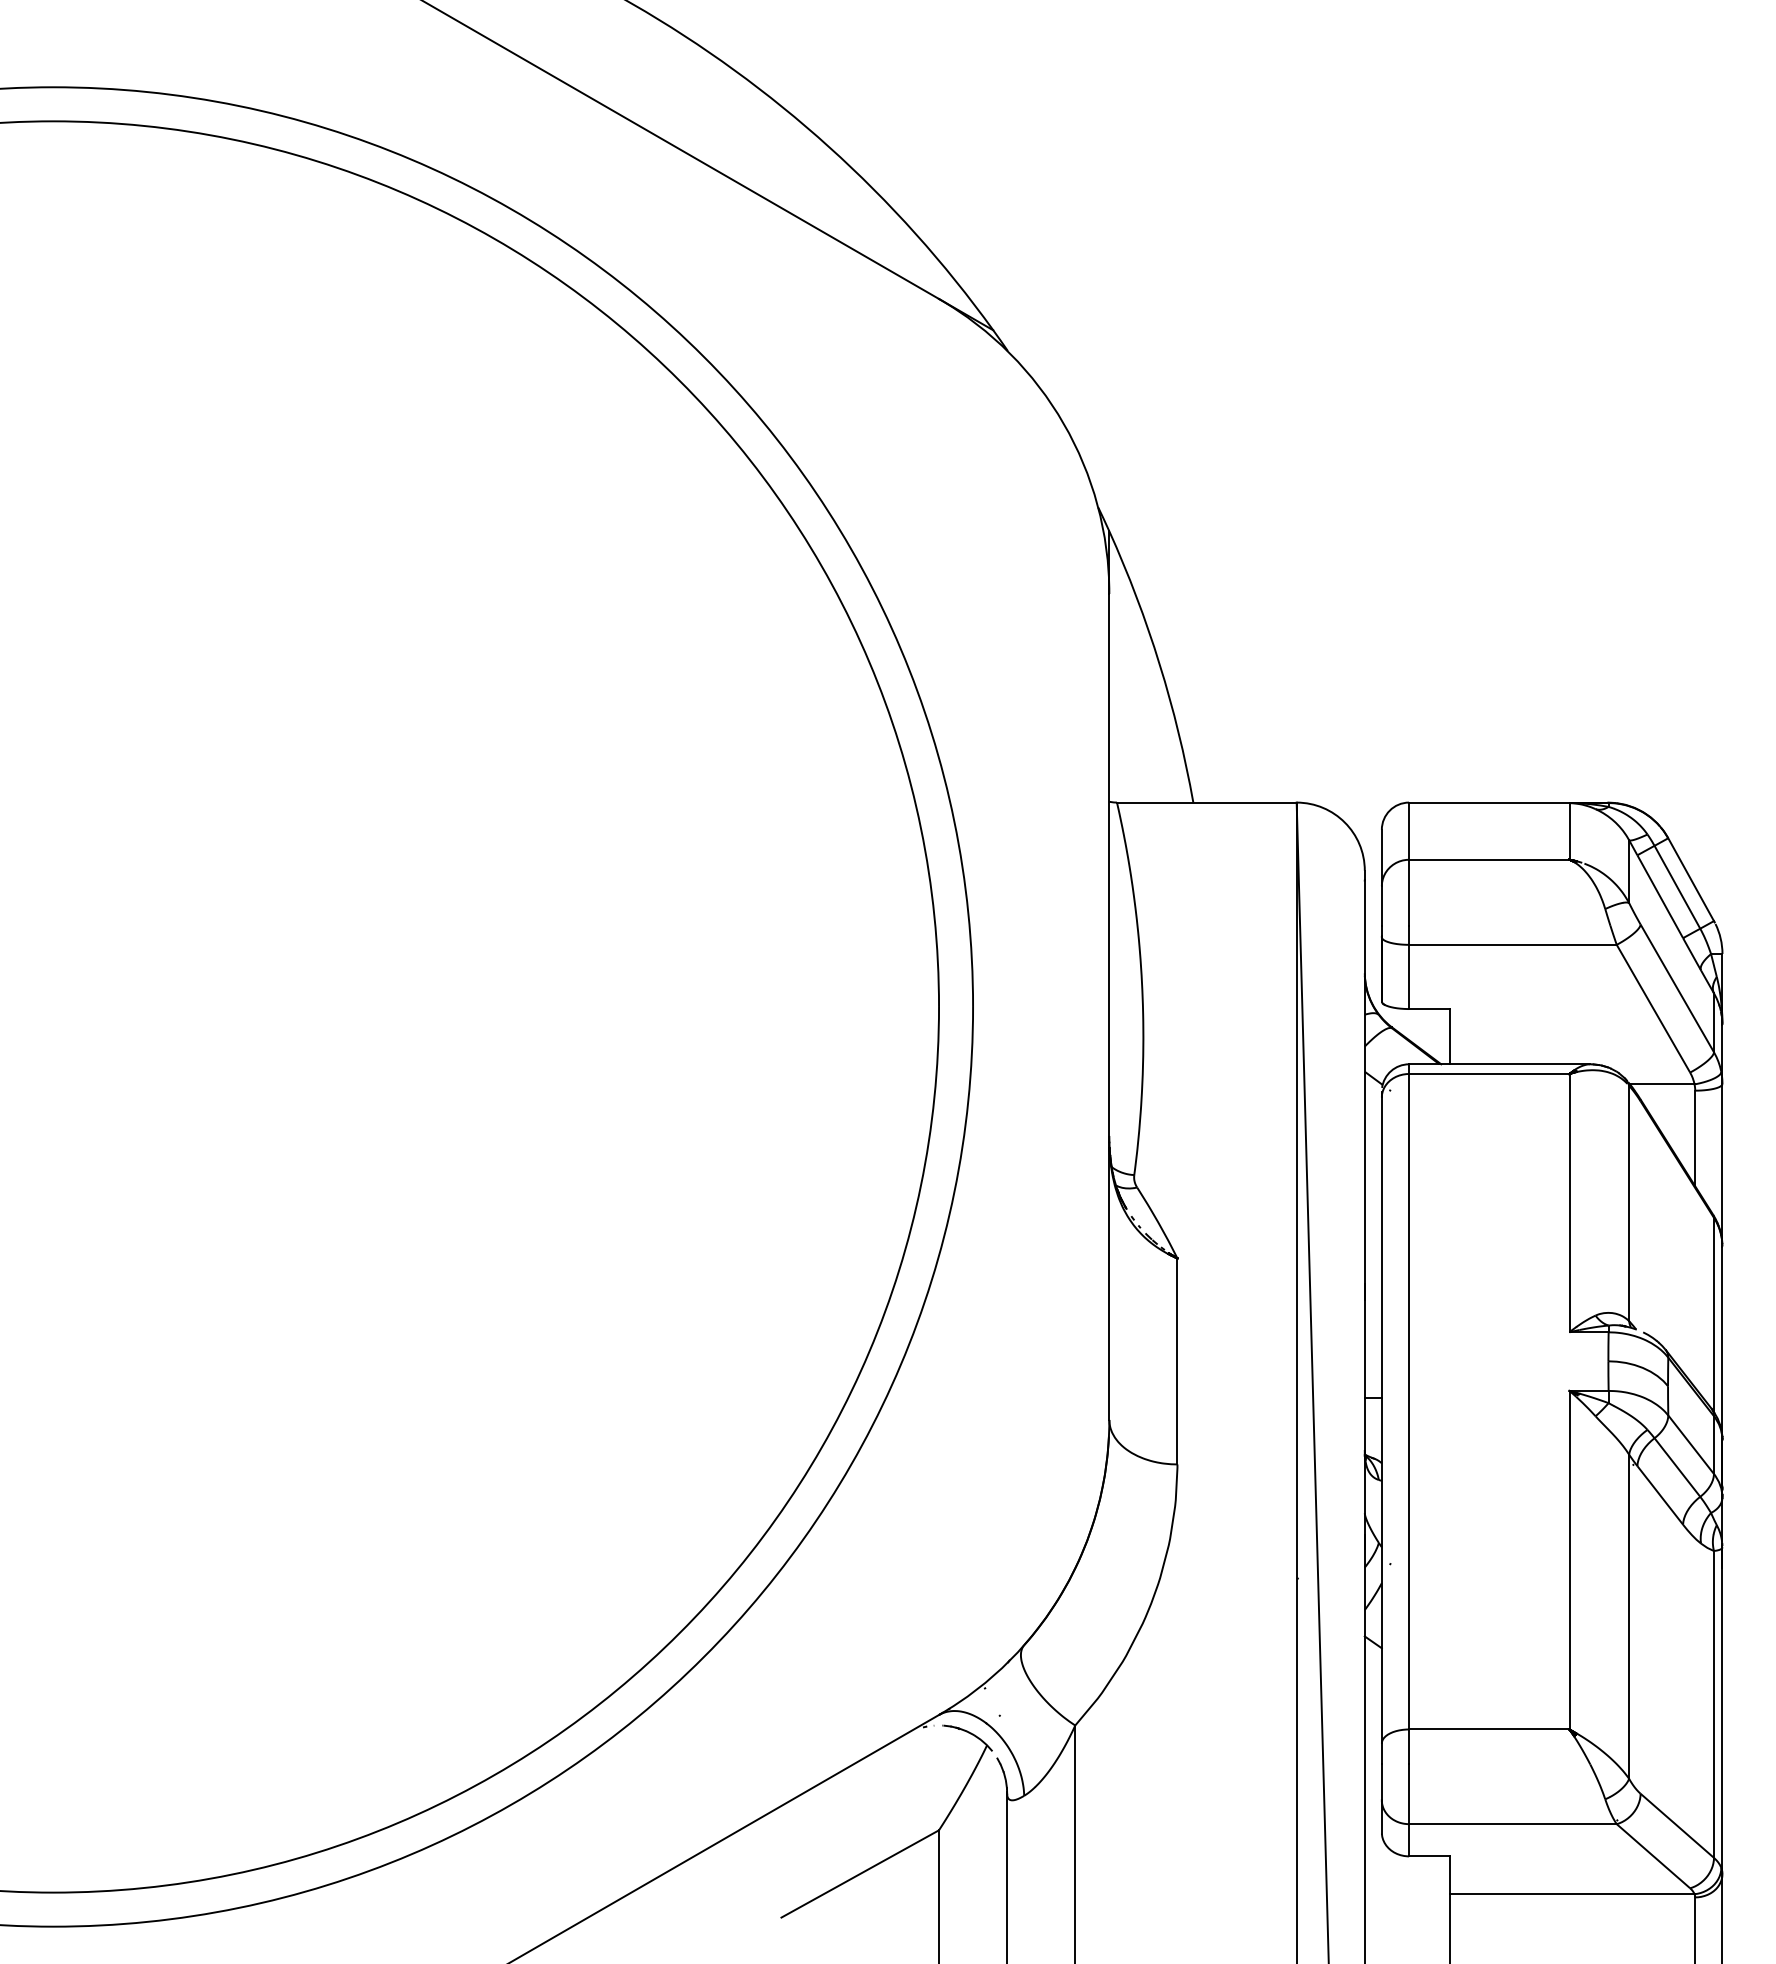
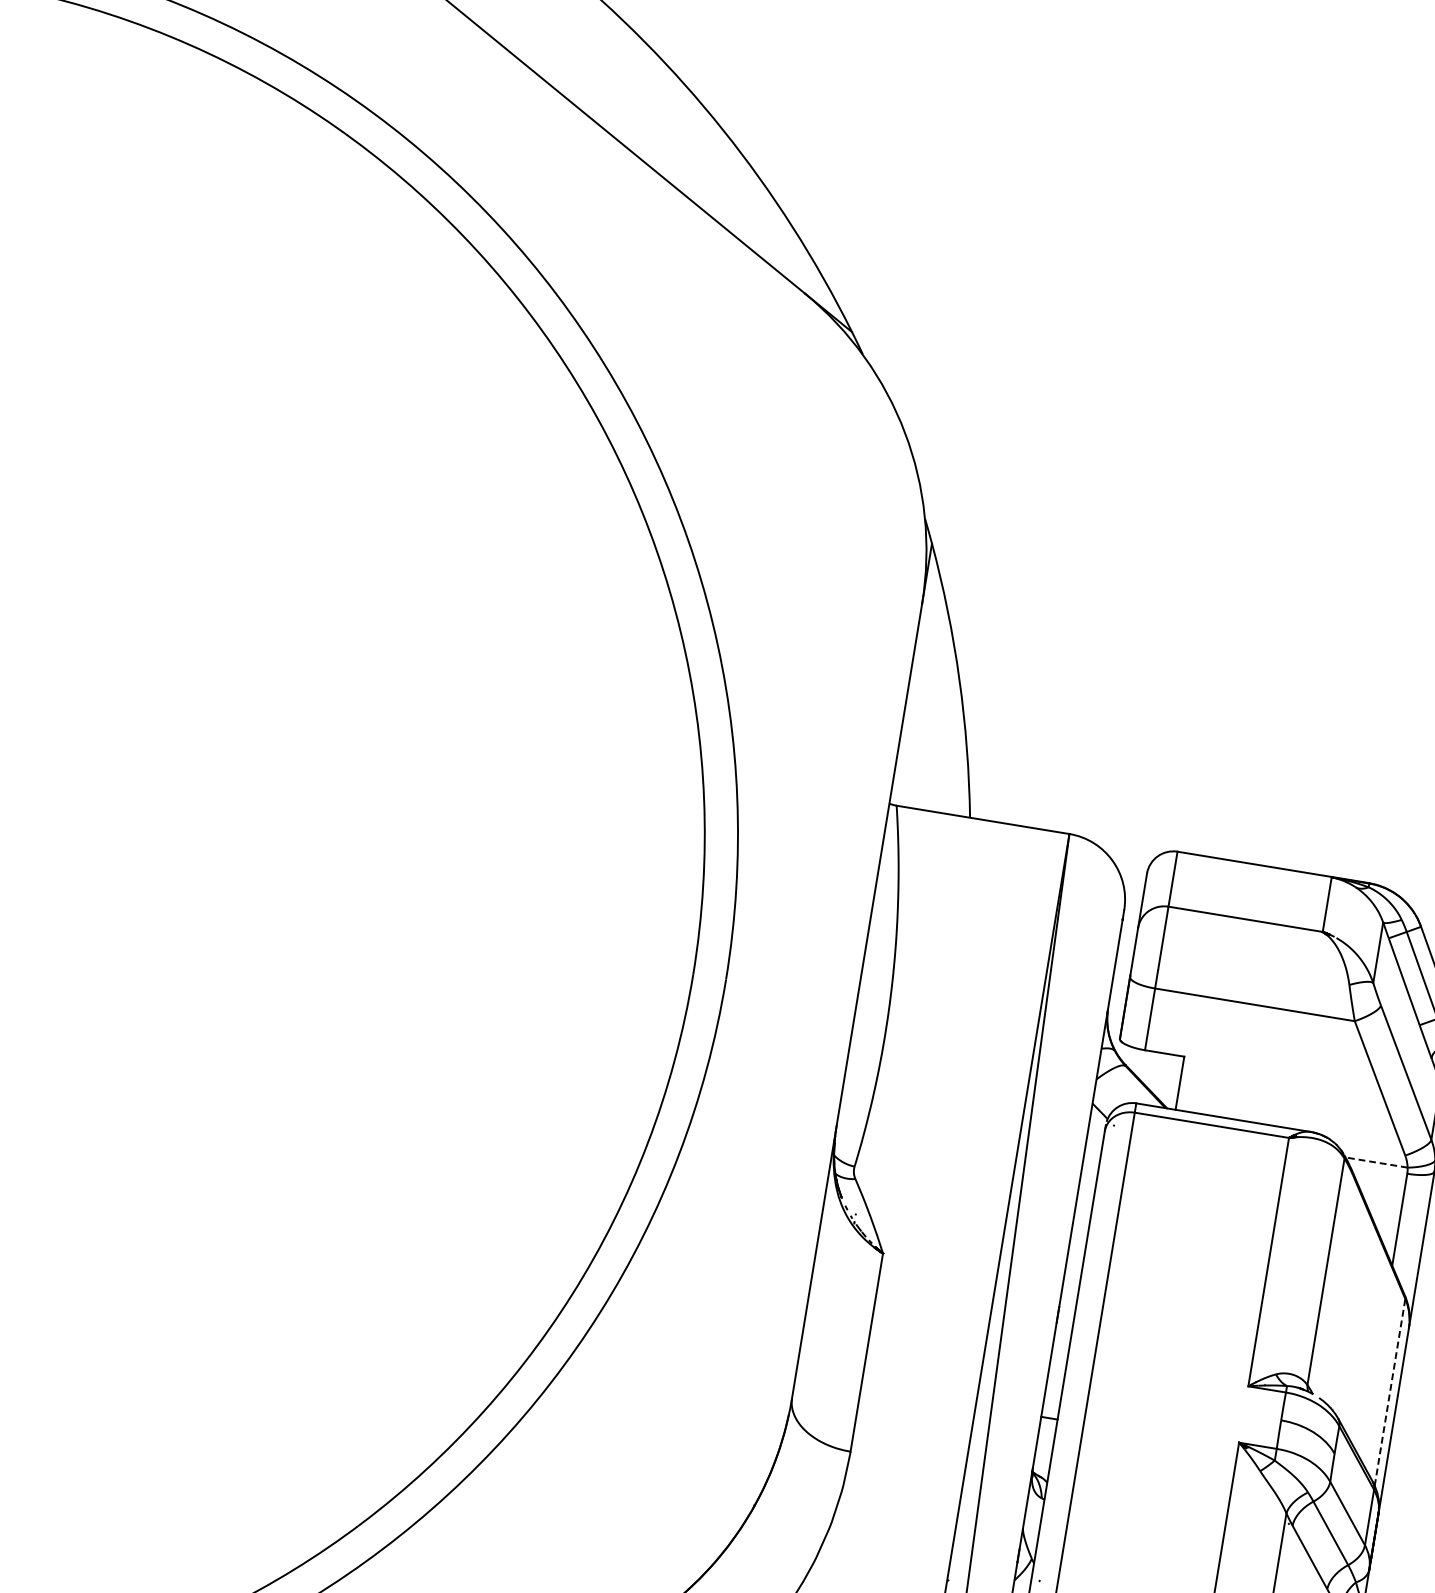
line: (1661, 1084) -> (1375, 1162), solid -> dashed
line: (1713, 1314) -> (1389, 1391), solid -> dashed

